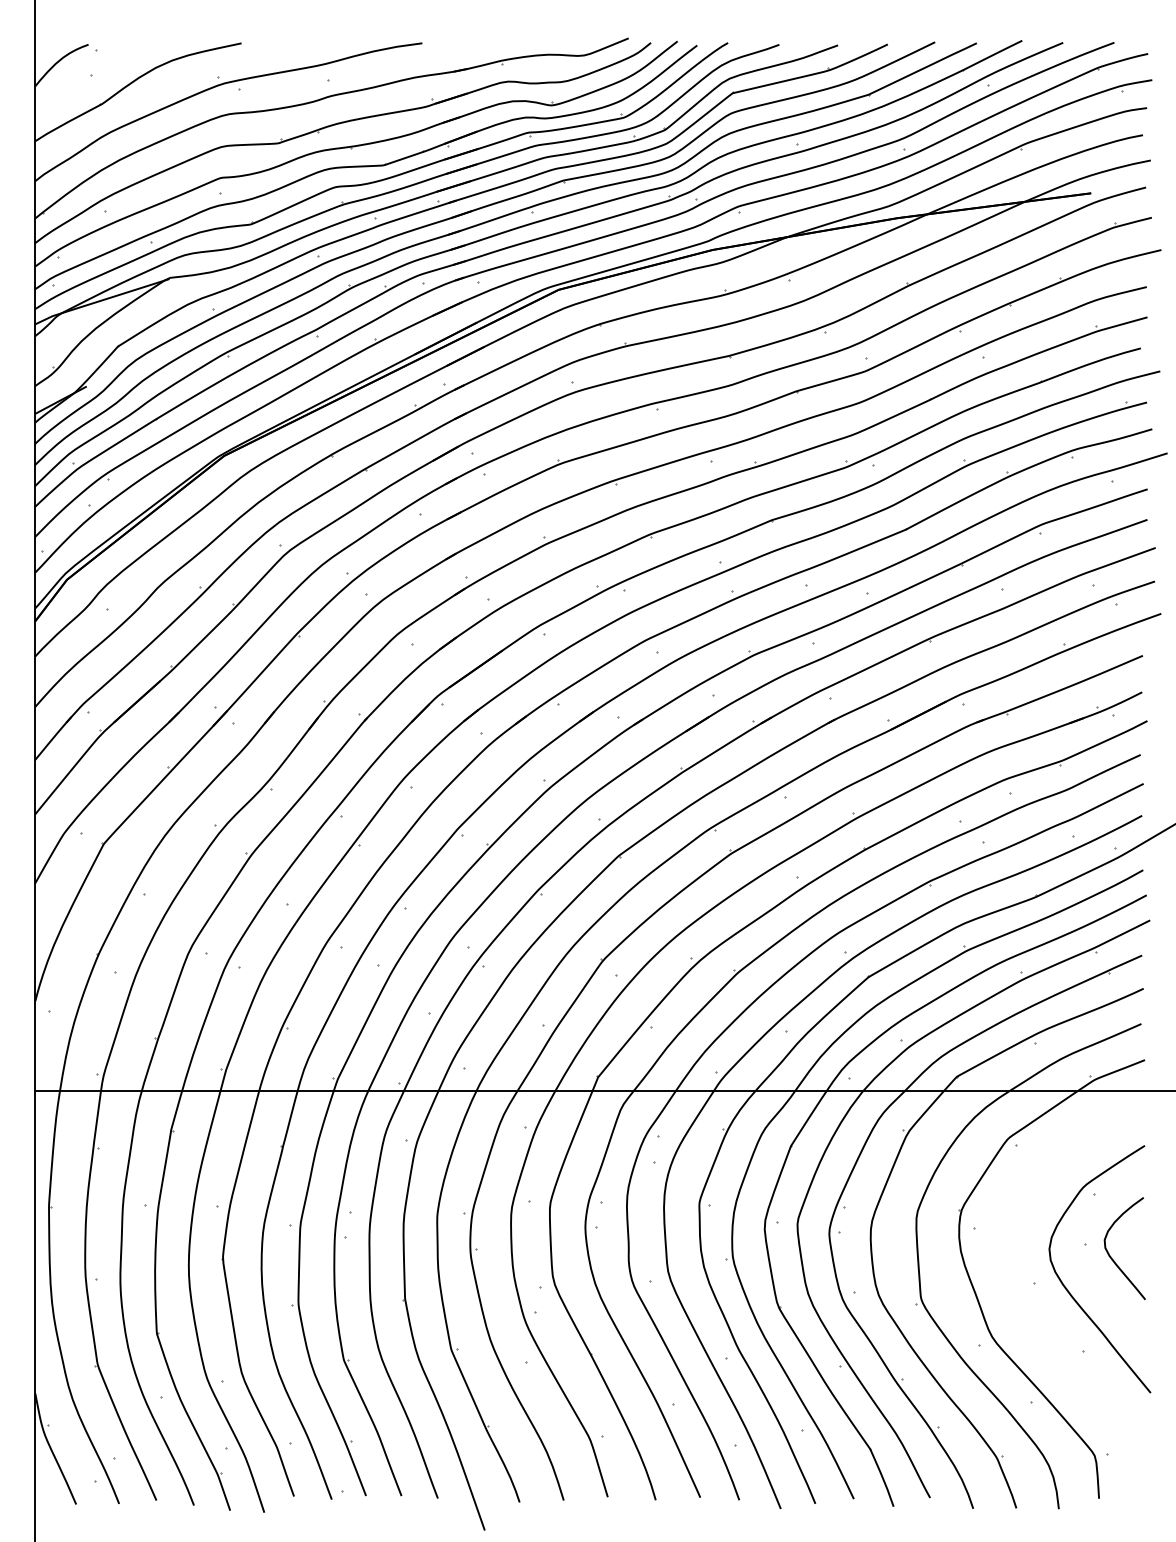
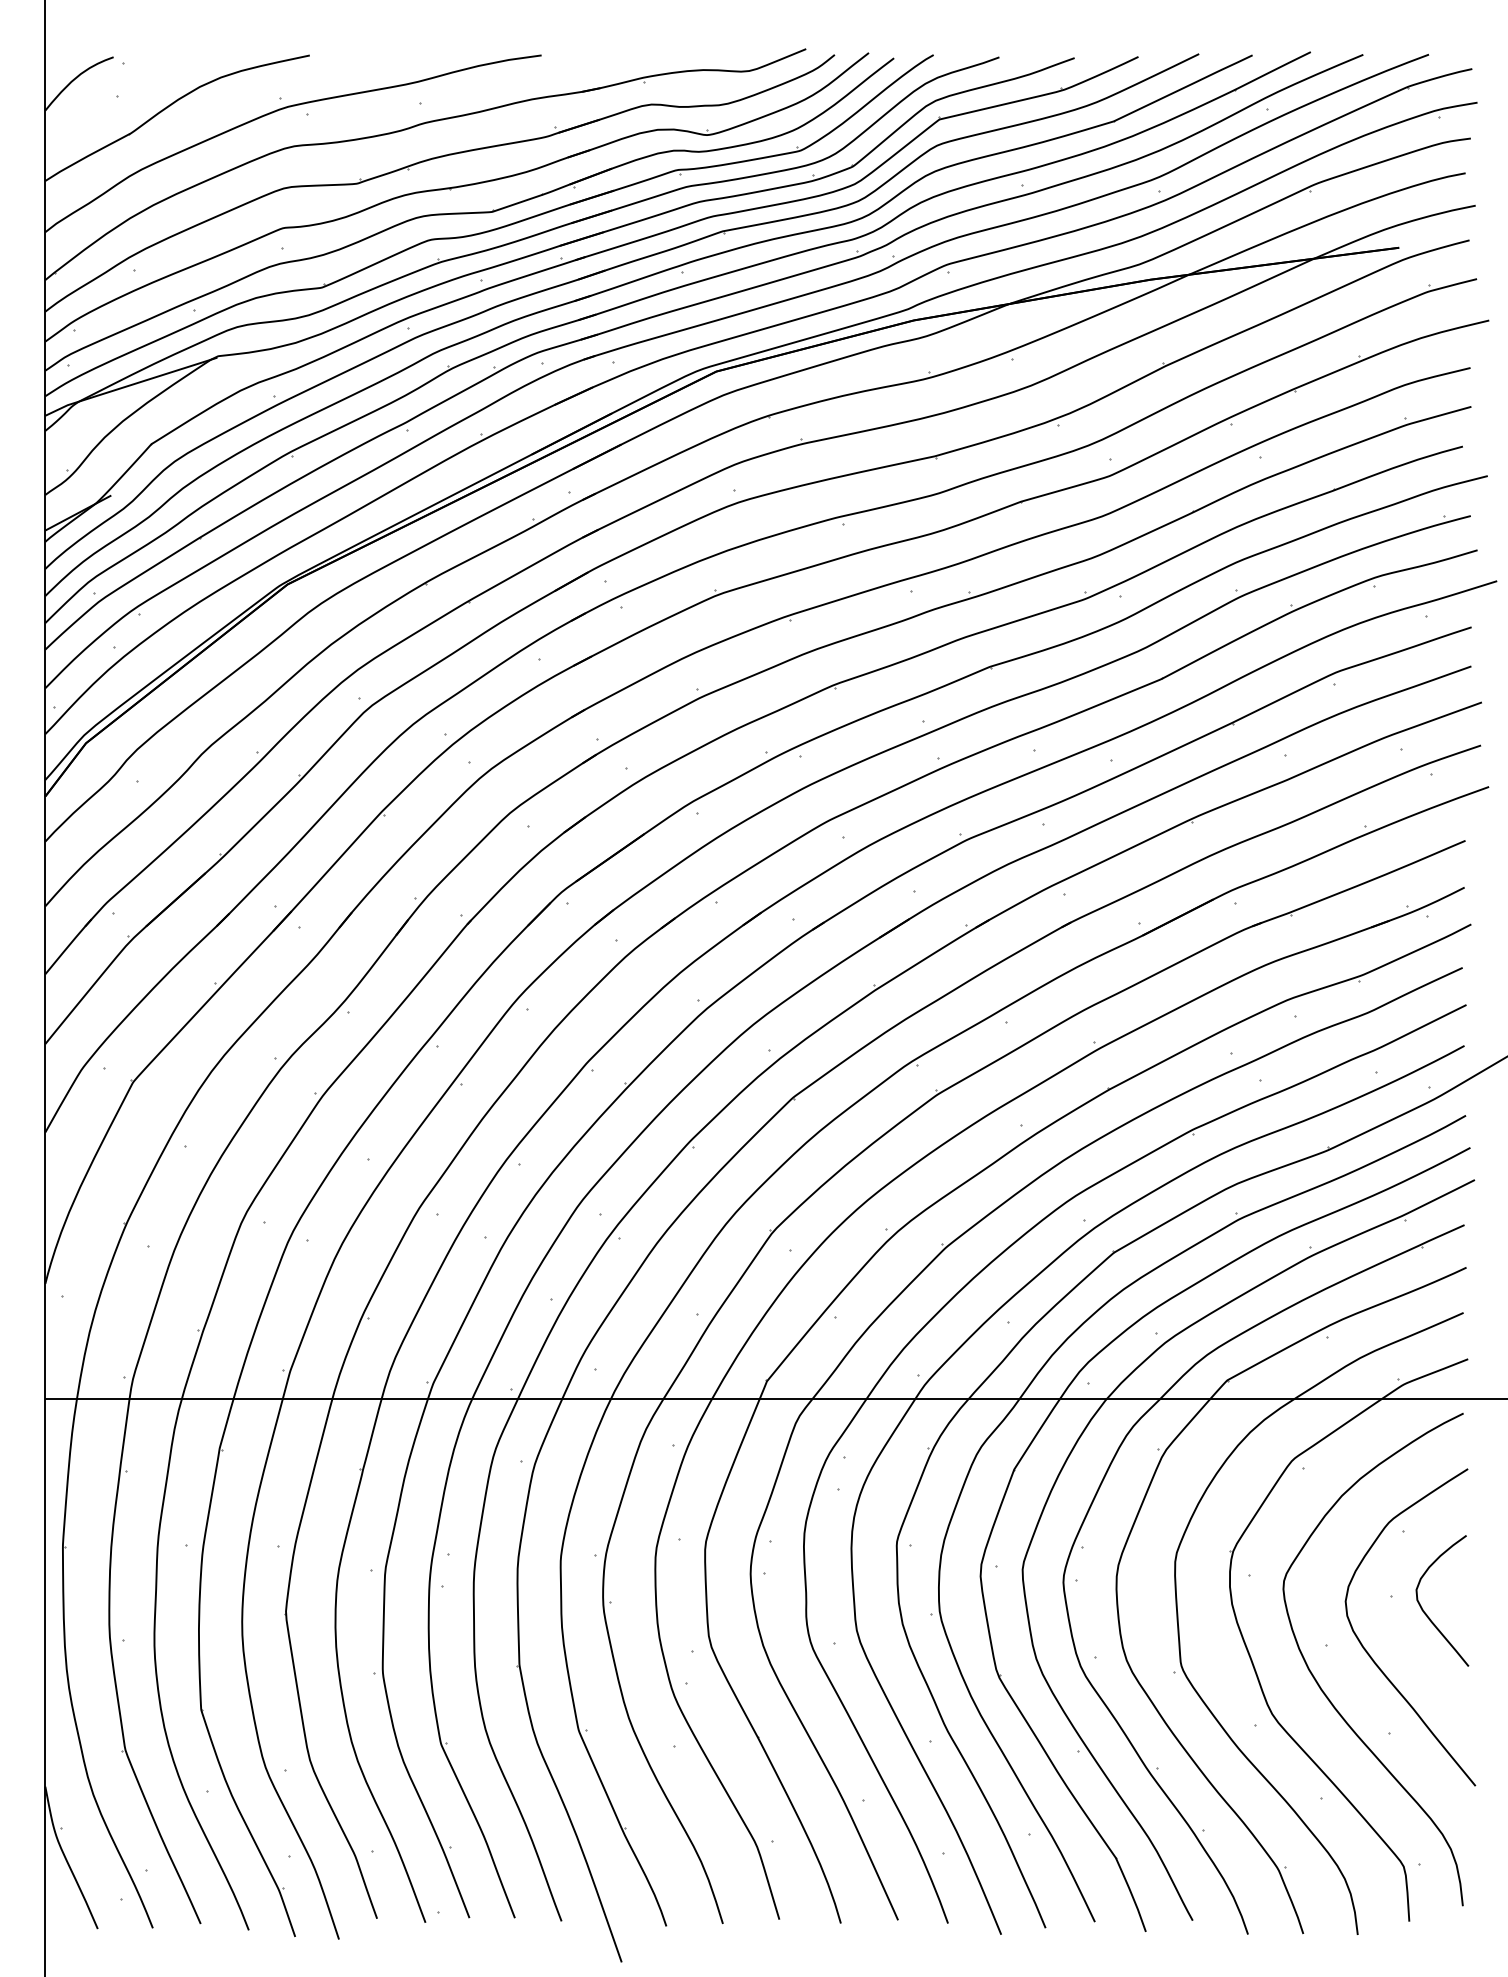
curve: (1034, 1321) -> (1326, 1694), added

